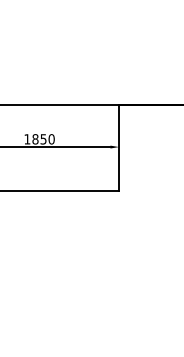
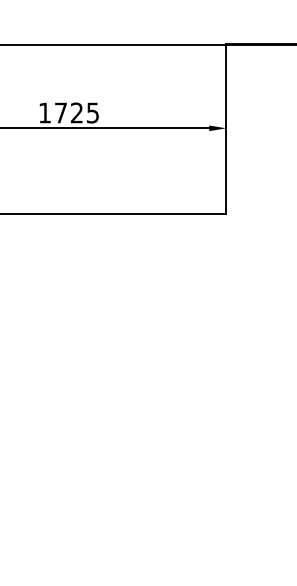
text: (43, 139) -> (76, 113), 1850 -> 1725

